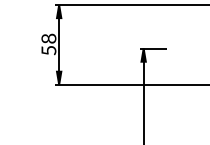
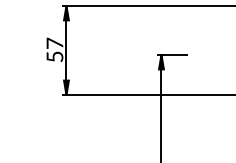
text: (48, 37) -> (54, 42), 58 -> 57

